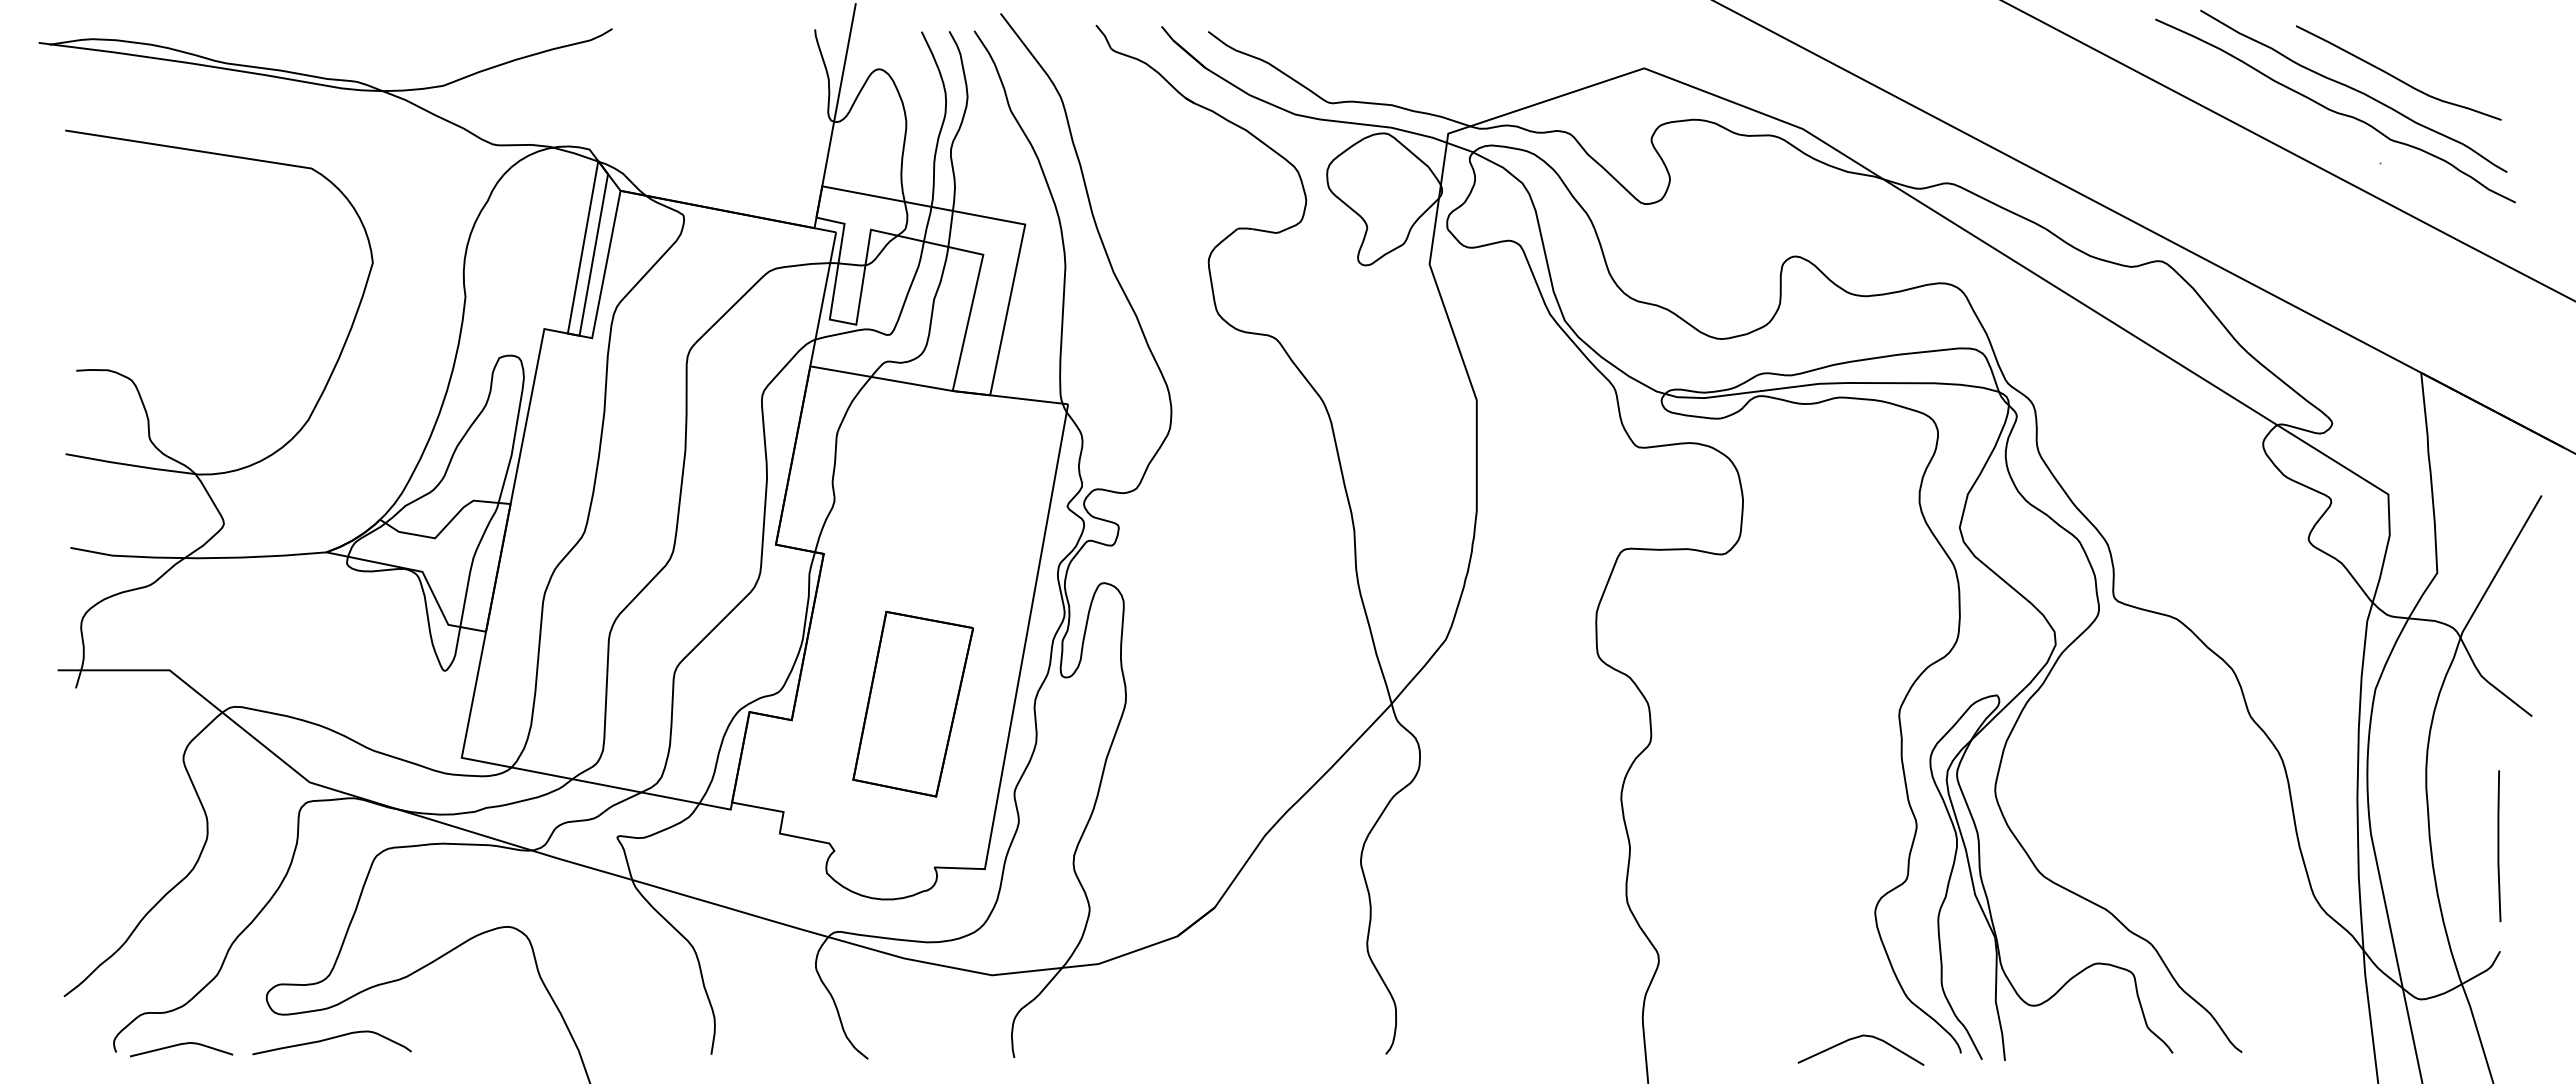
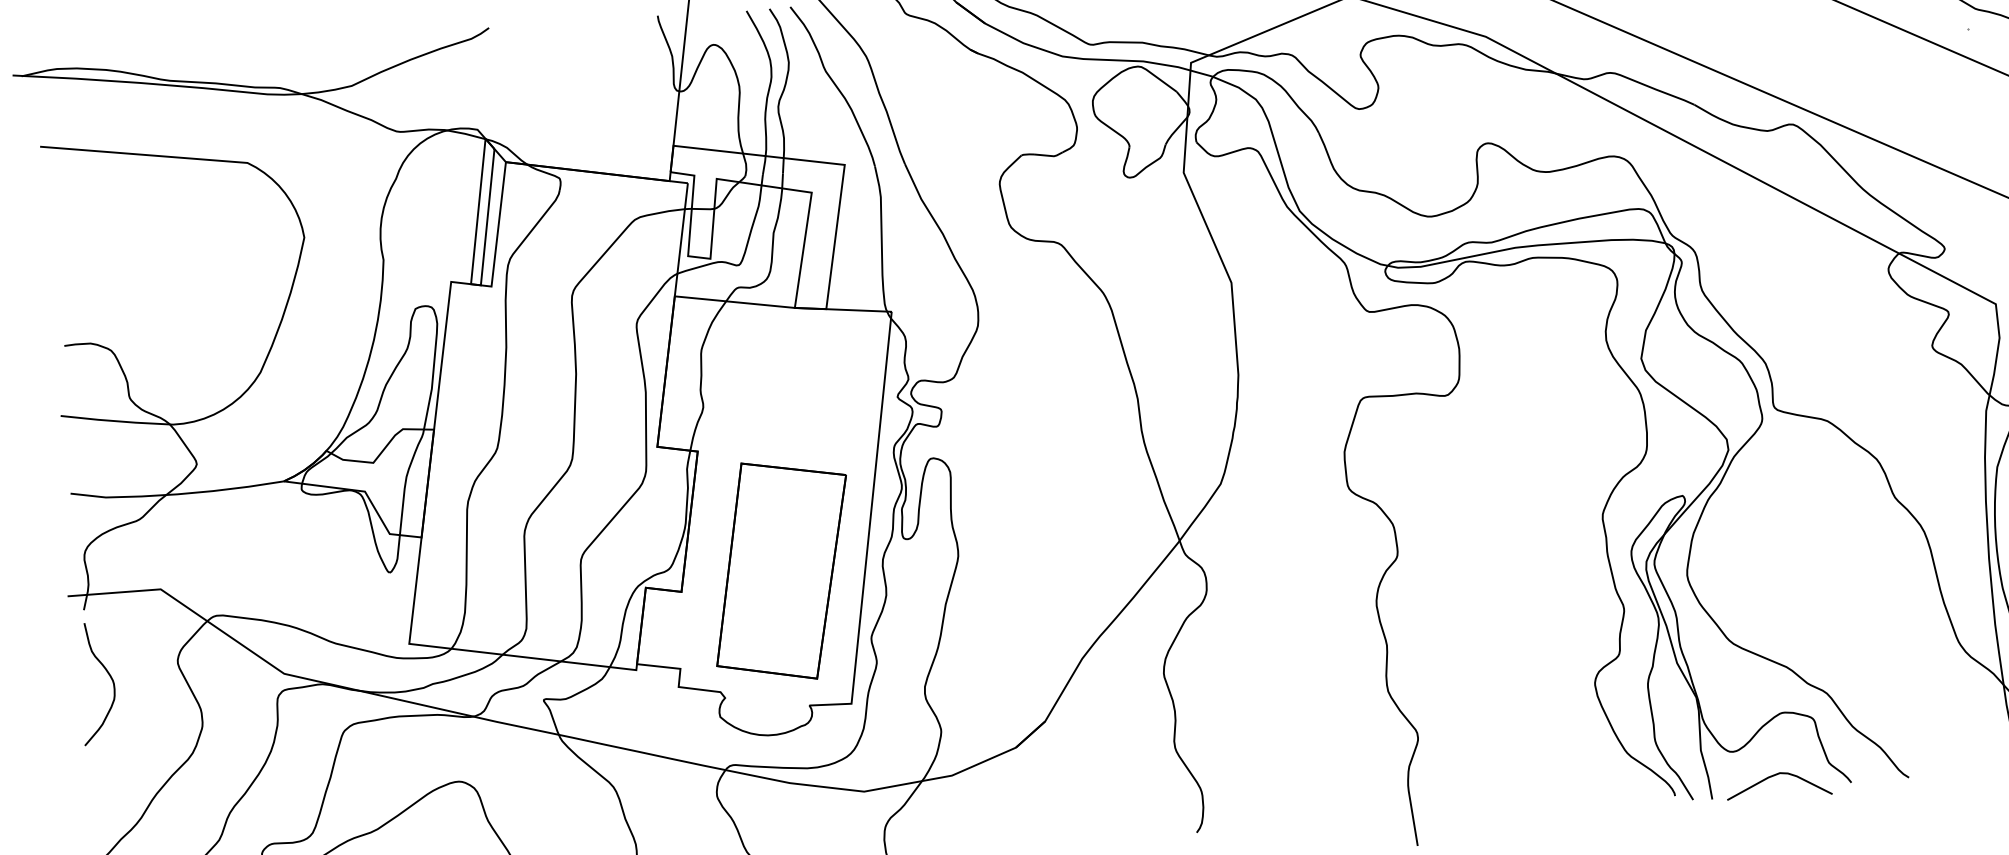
part: (912, 704) -> (780, 571), size x1.43
curve: (100, 769) -> (109, 676), added
curve: (1857, 1038) -> (1775, 776), moved

